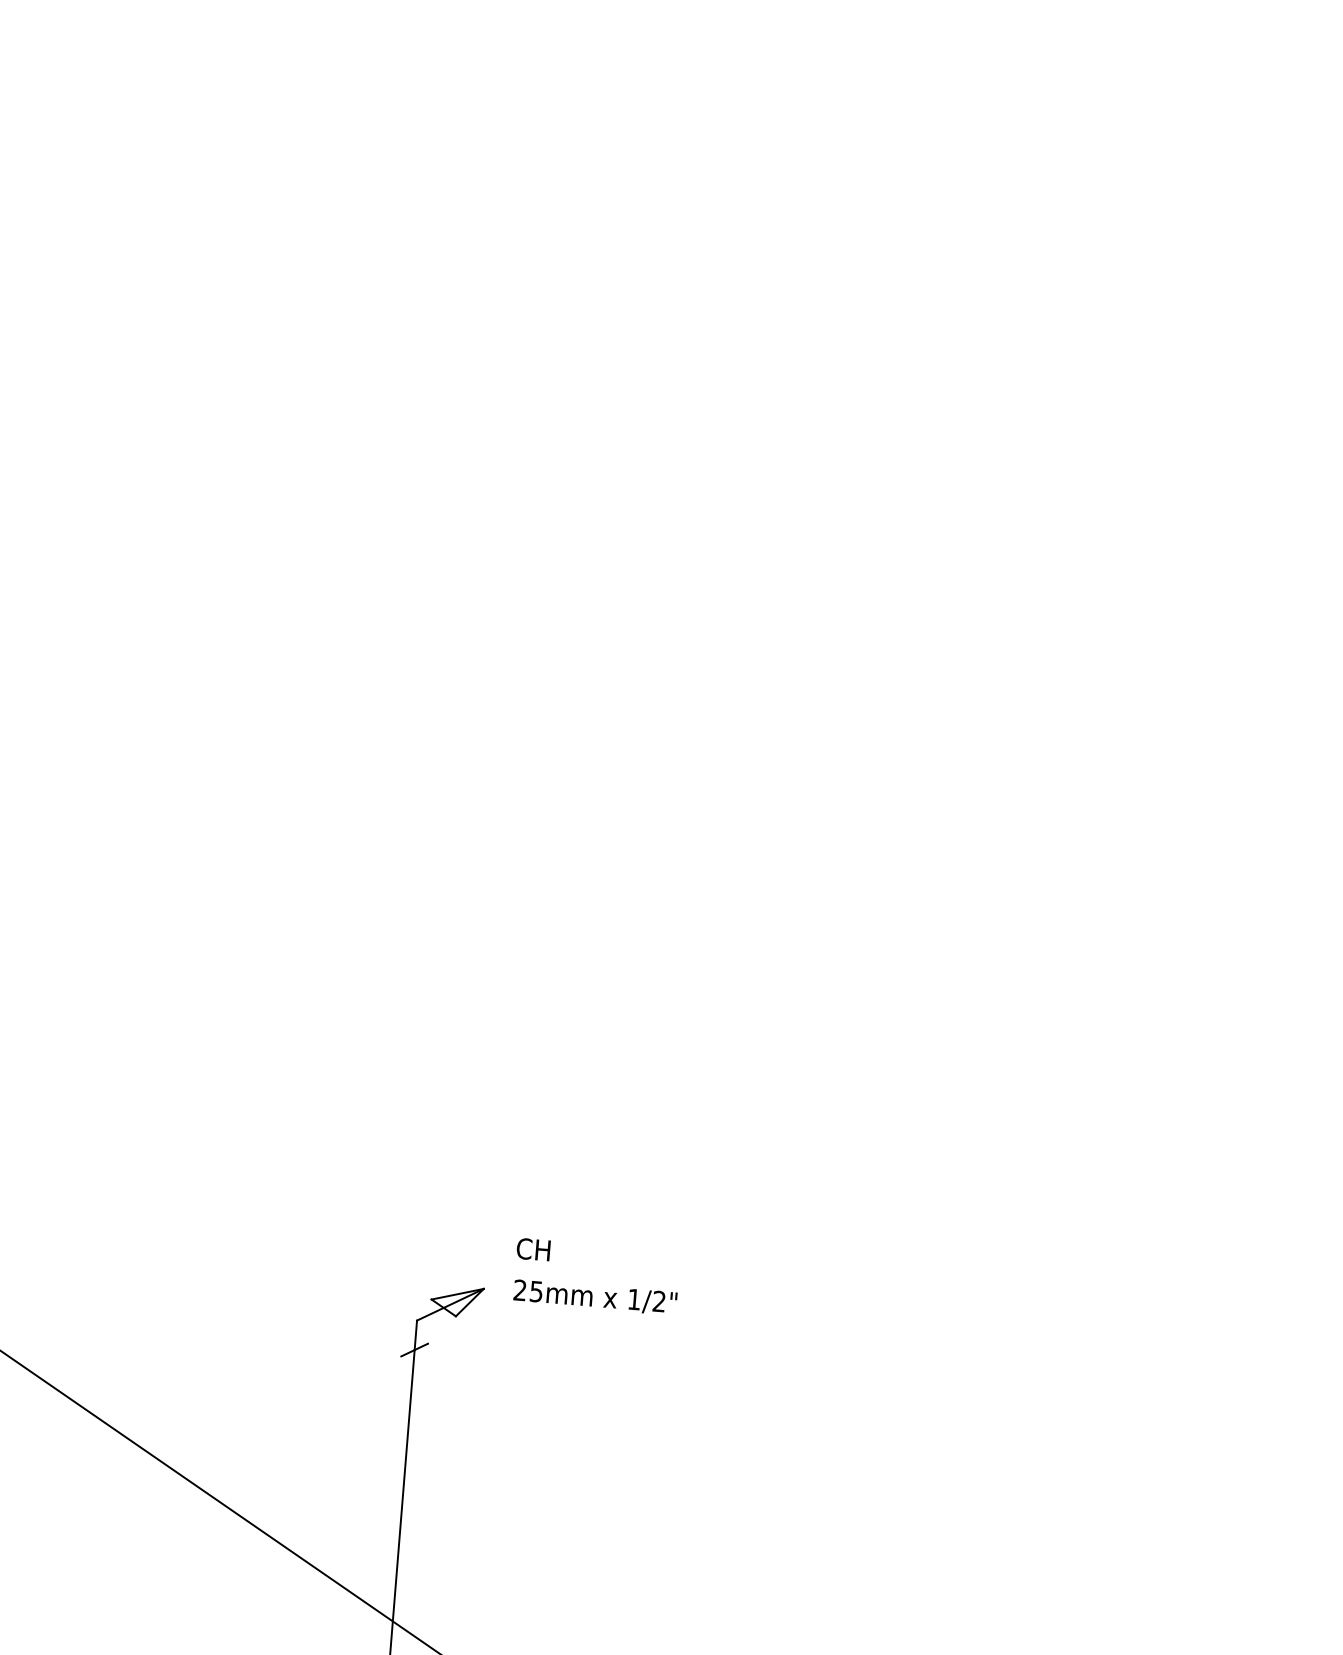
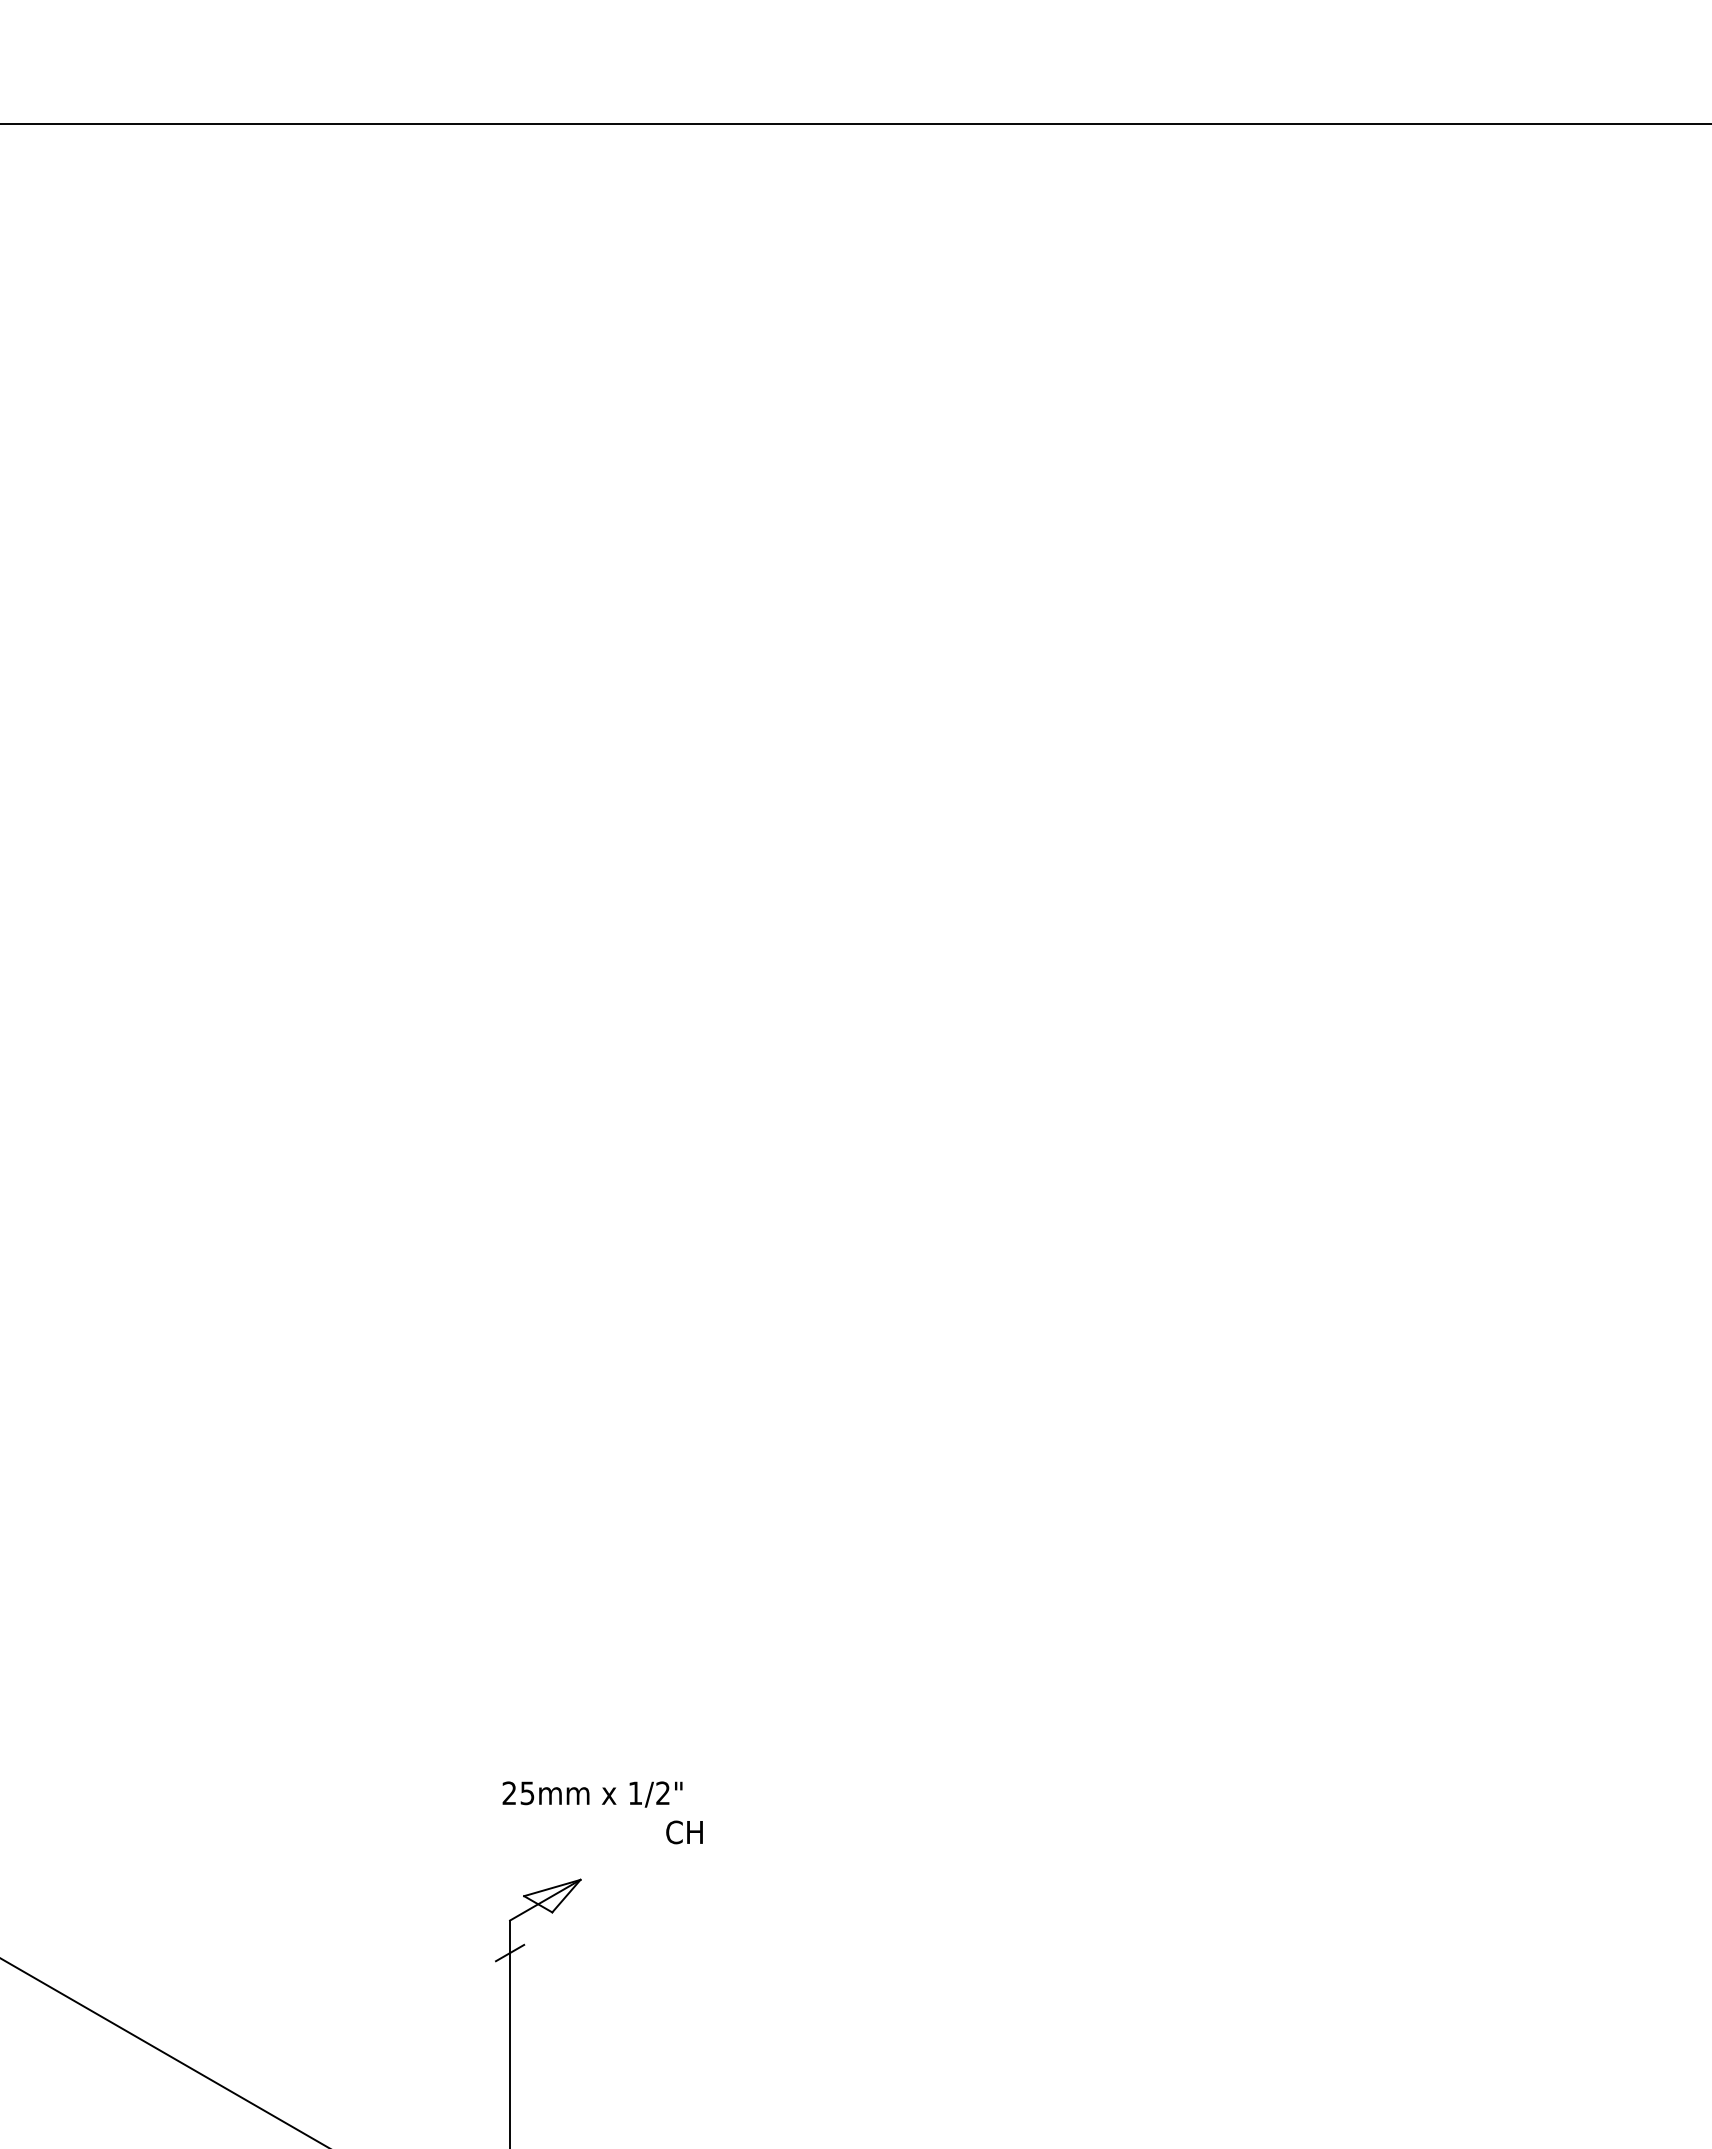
text: (533, 1249) -> (684, 1832), moved
text: (595, 1297) -> (592, 1794), moved

